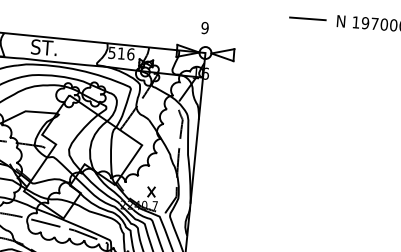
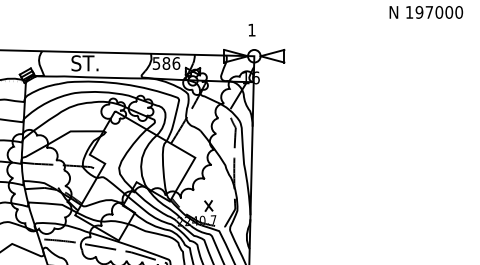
line: (307, 17) -> (358, 11), removed
text: (204, 27) -> (251, 29), 9 -> 1
text: (121, 53) -> (166, 63), 516 -> 586

